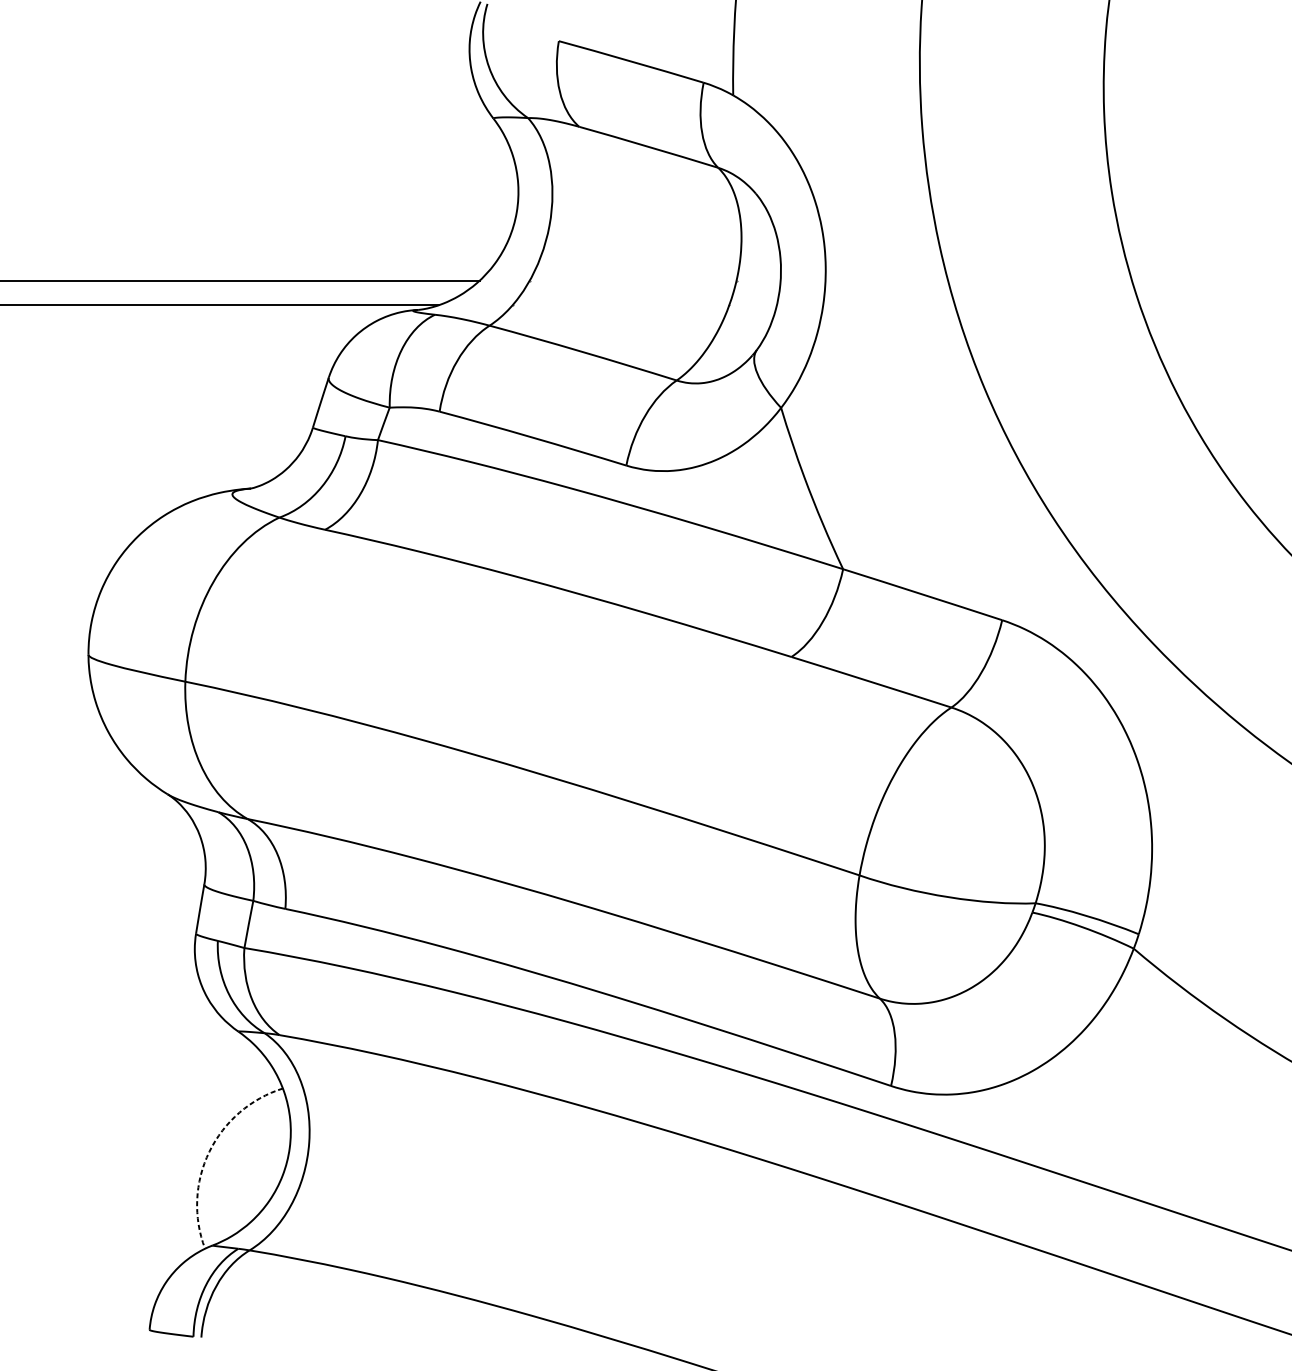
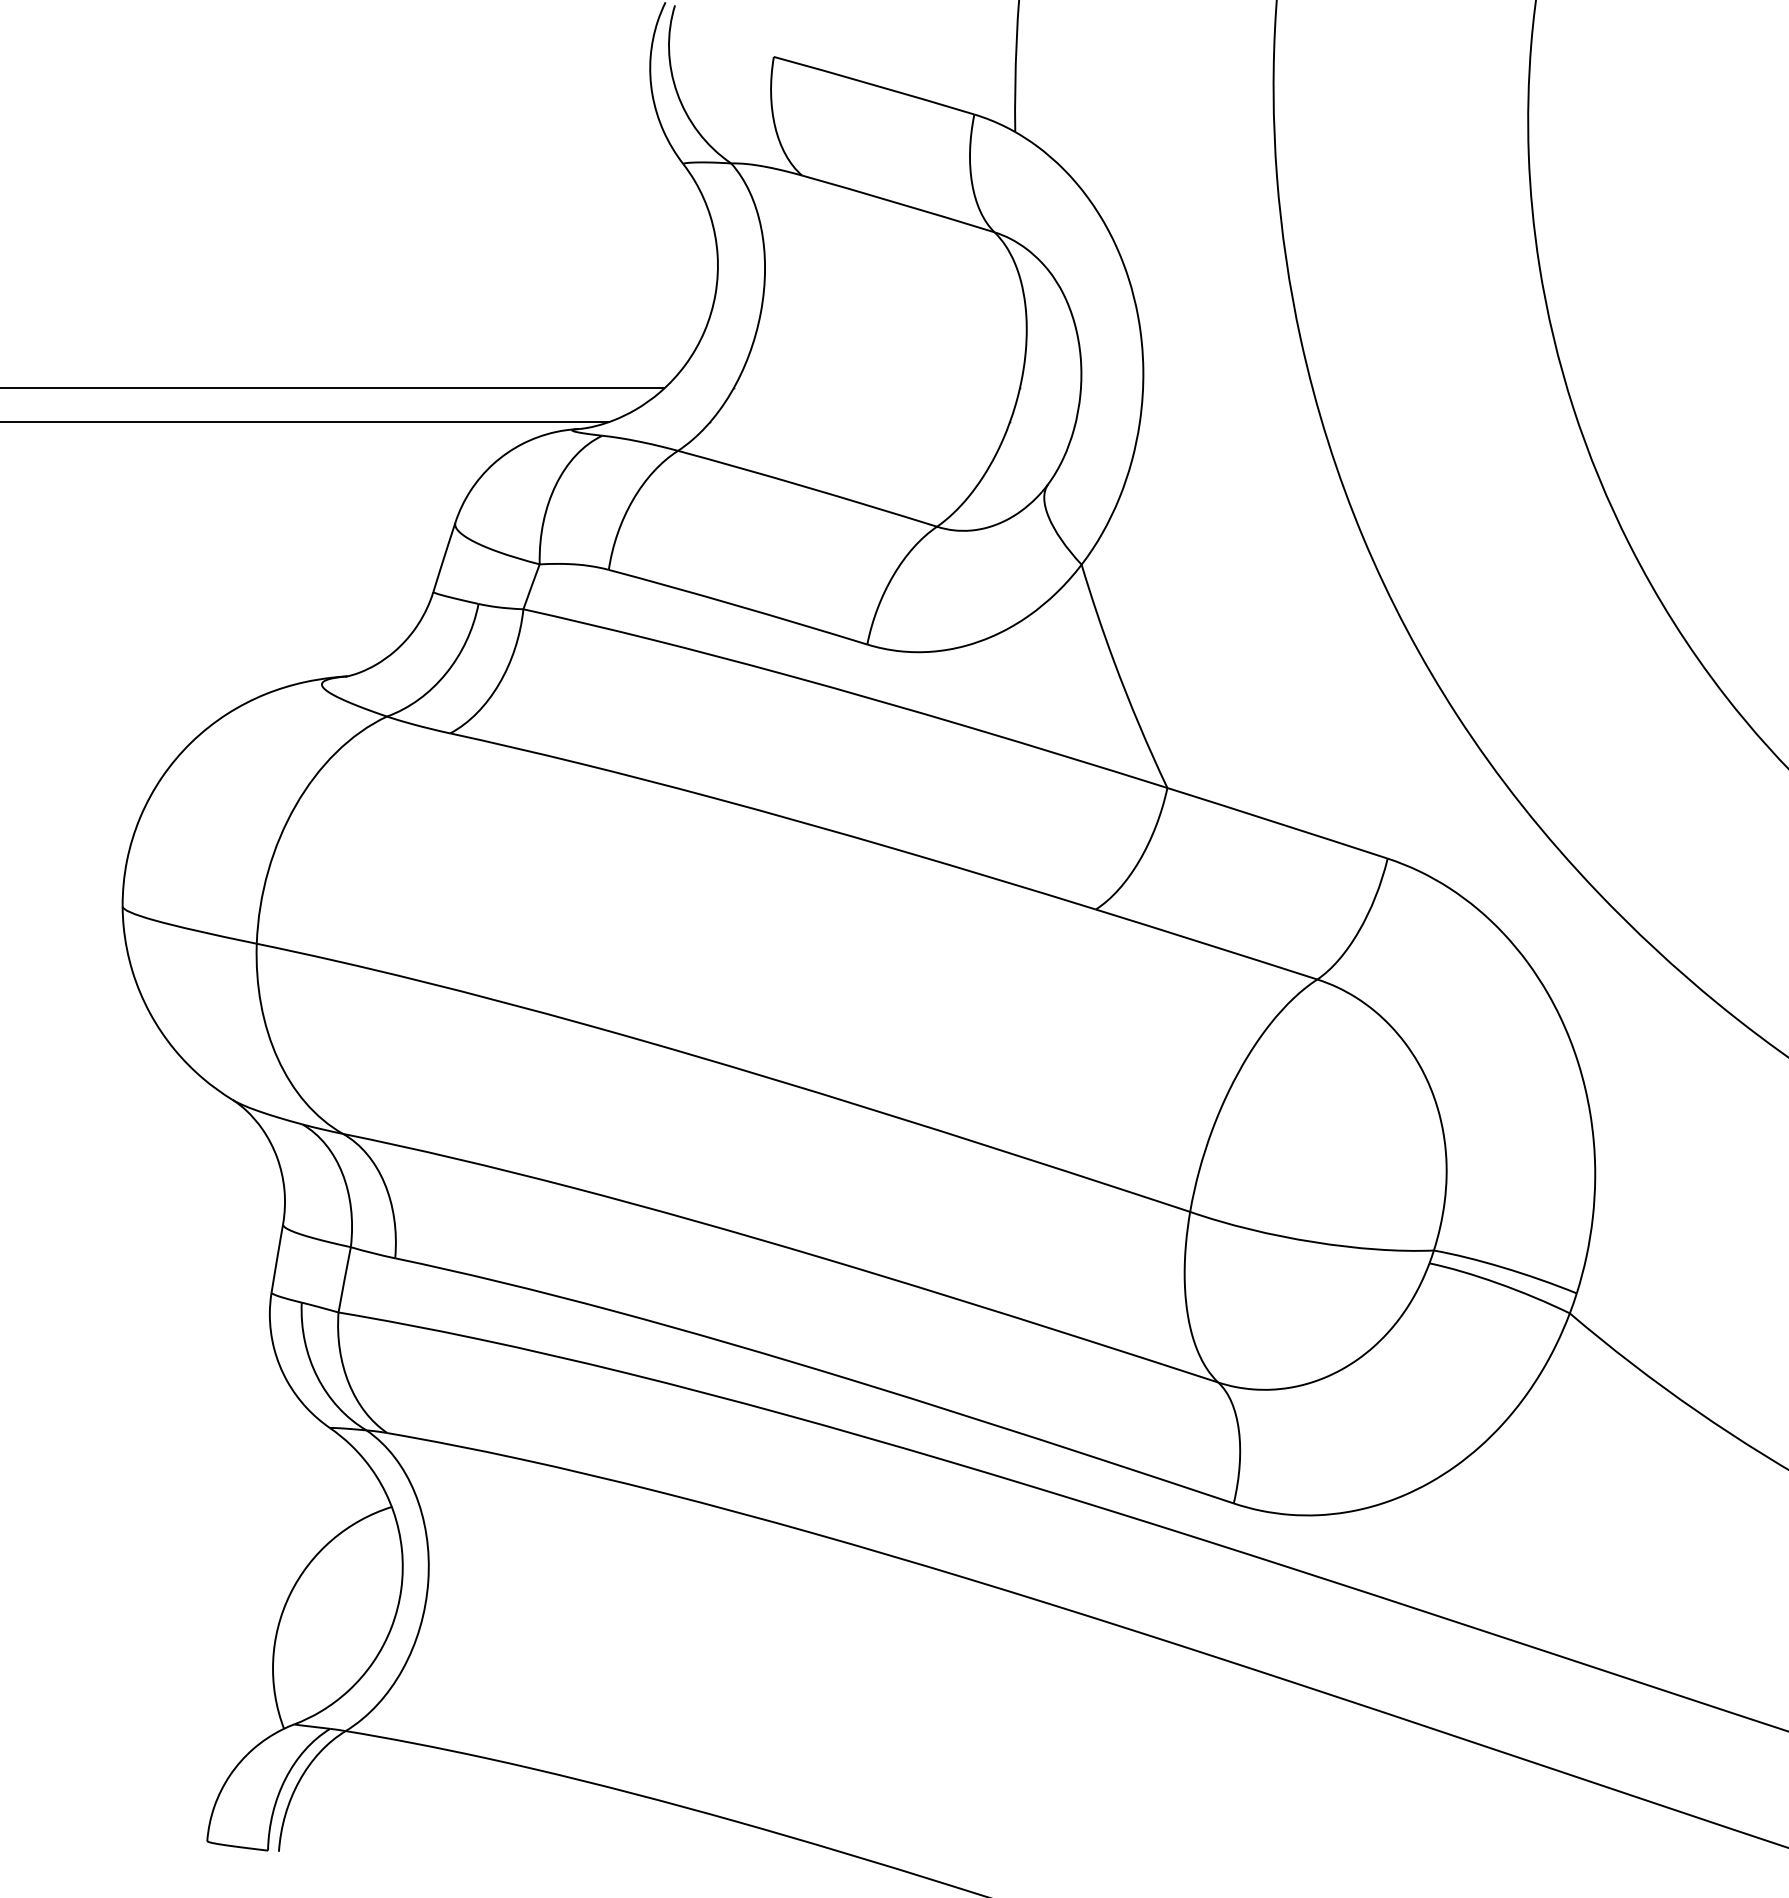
arc: (209, 1151) -> (290, 1594), dashed -> solid

